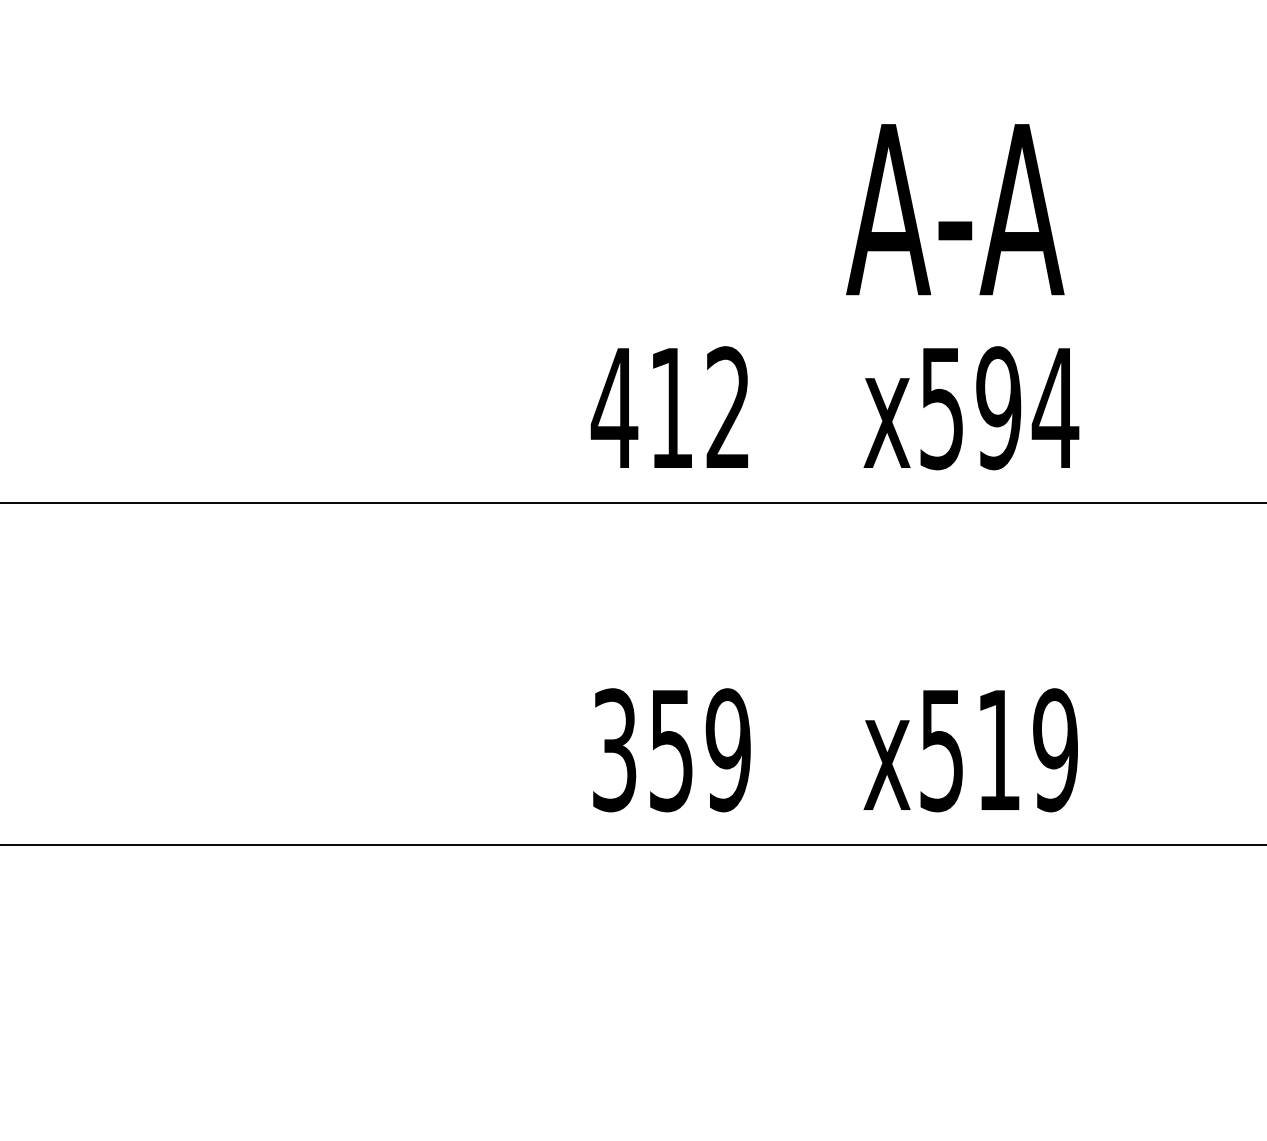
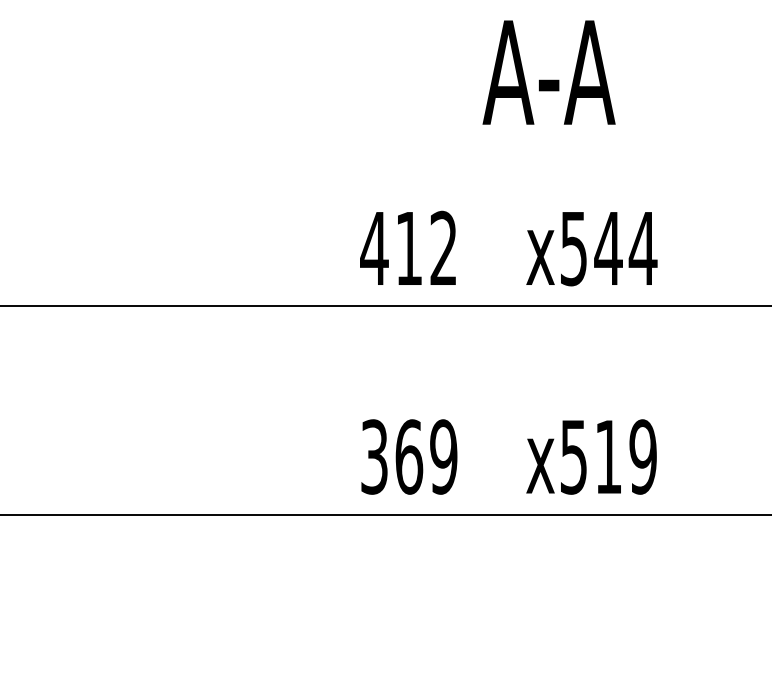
text: (954, 209) -> (548, 72), moved
text: (998, 408) -> (608, 248), x594 -> x544
text: (672, 749) -> (409, 456), 359 -> 369

